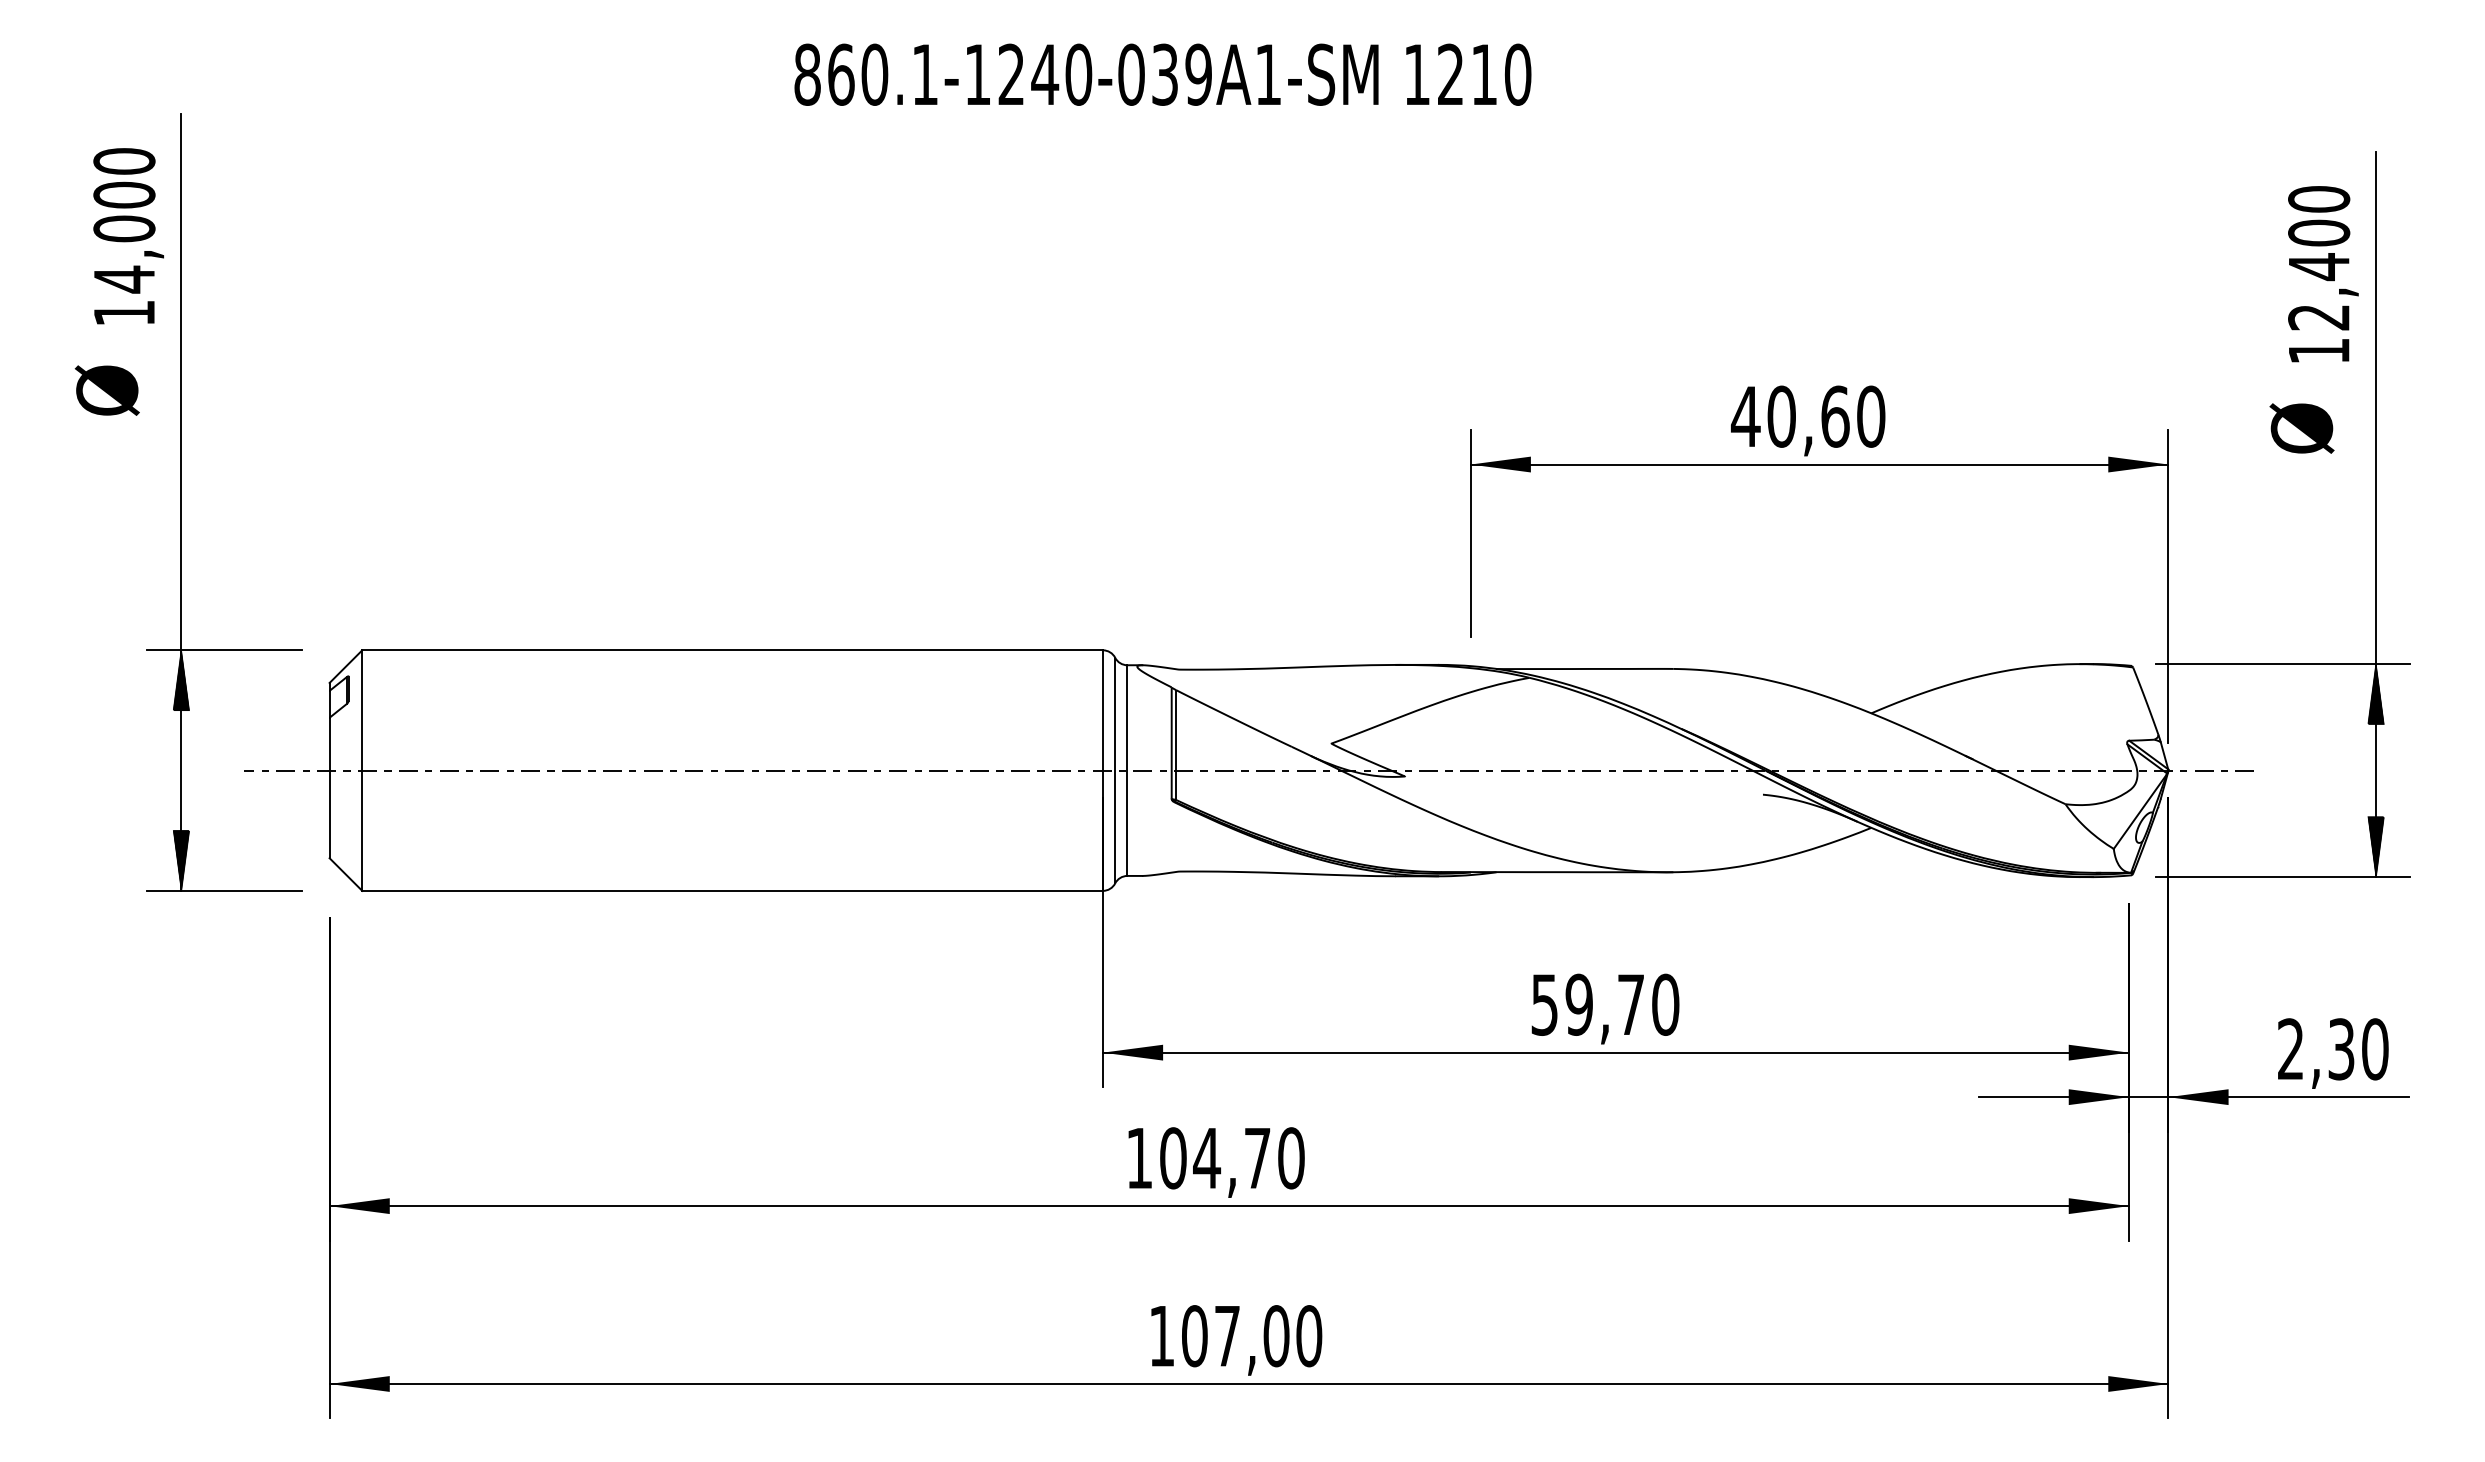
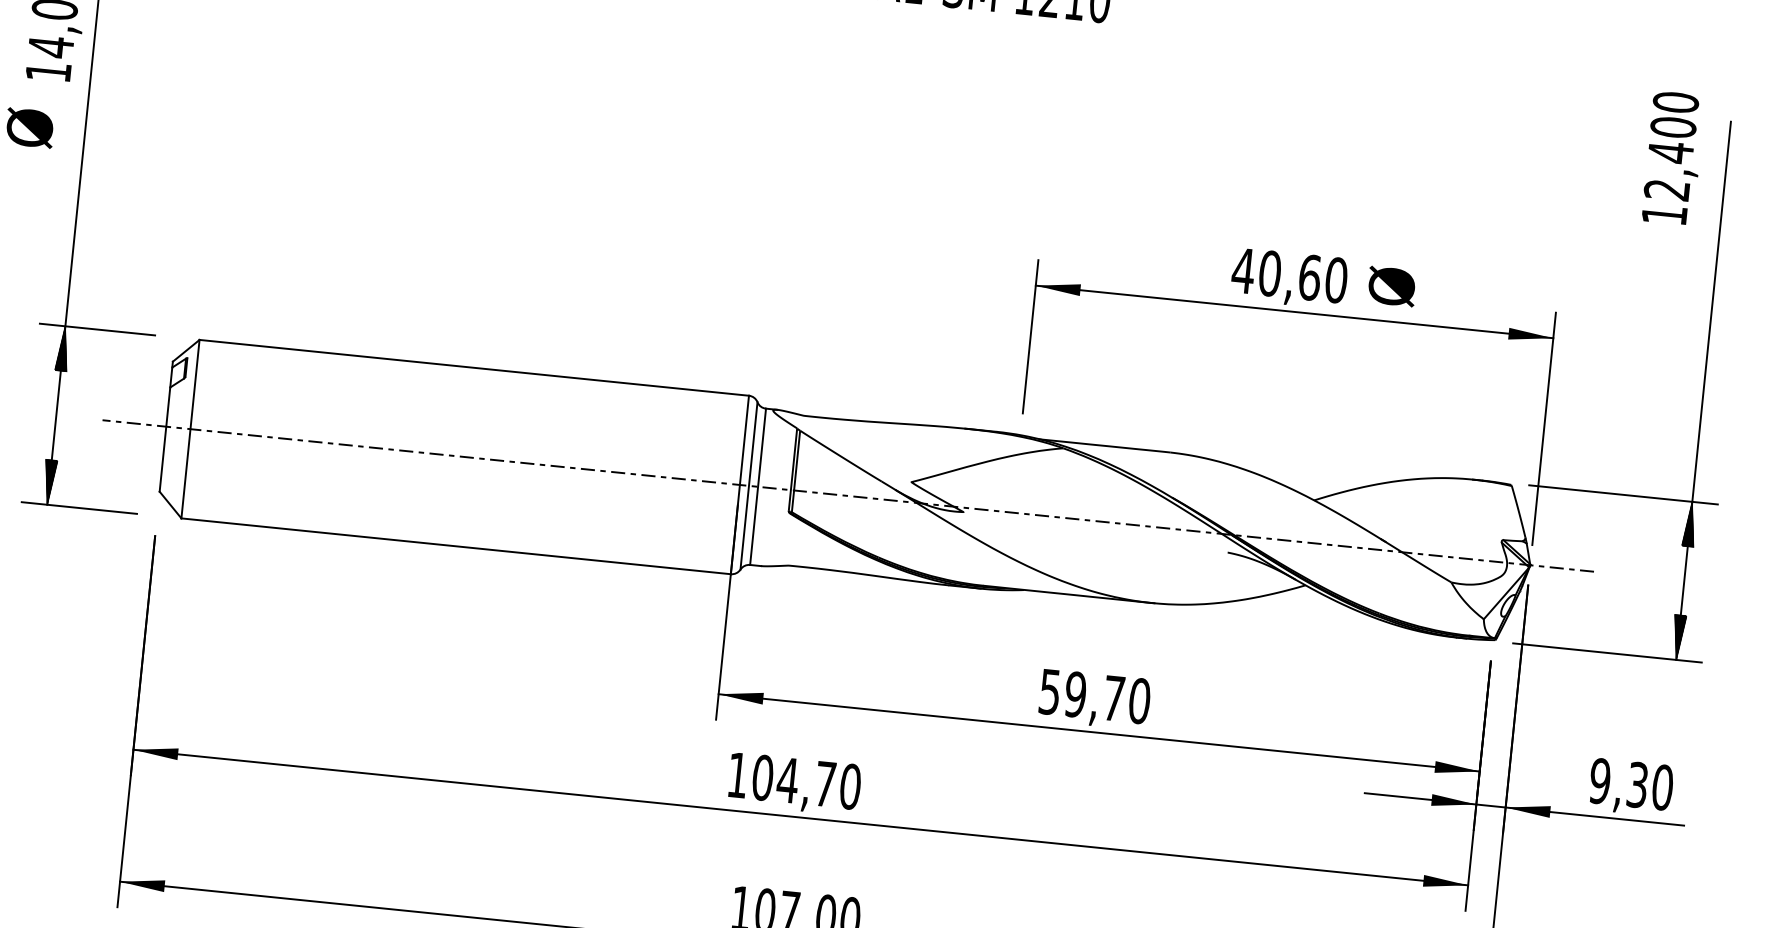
text: (2323, 274) -> (1673, 158), moved
text: (2301, 428) -> (1391, 286), moved
text: (2290, 1049) -> (1599, 781), 2,30 -> 9,30

